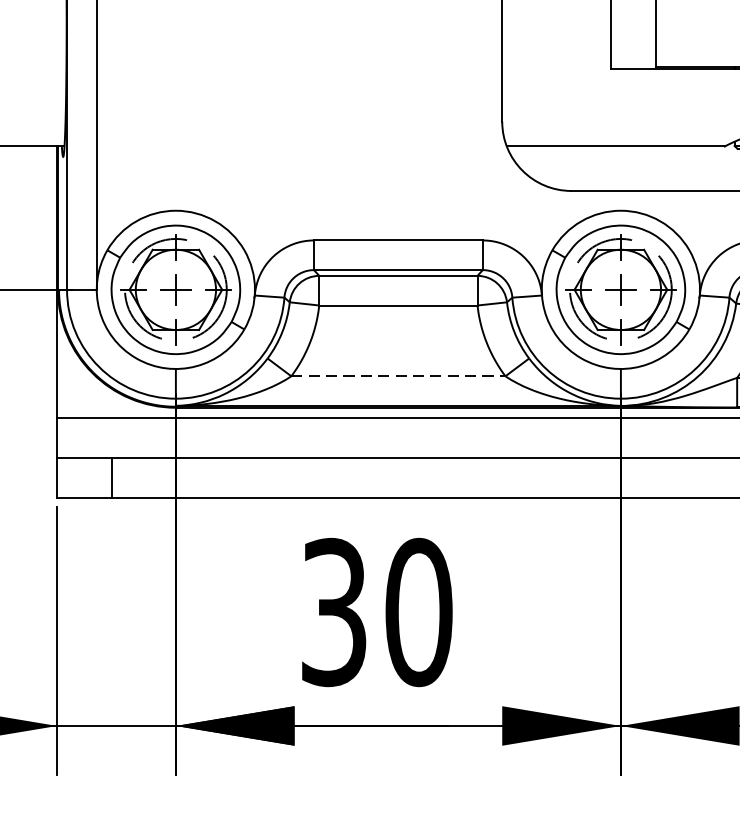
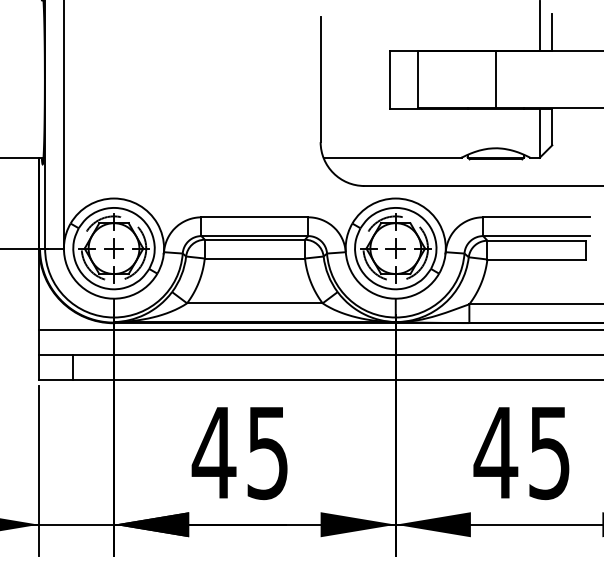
line: (397, 376) -> (254, 303), dashed -> solid
text: (375, 611) -> (240, 452), 30 -> 45

